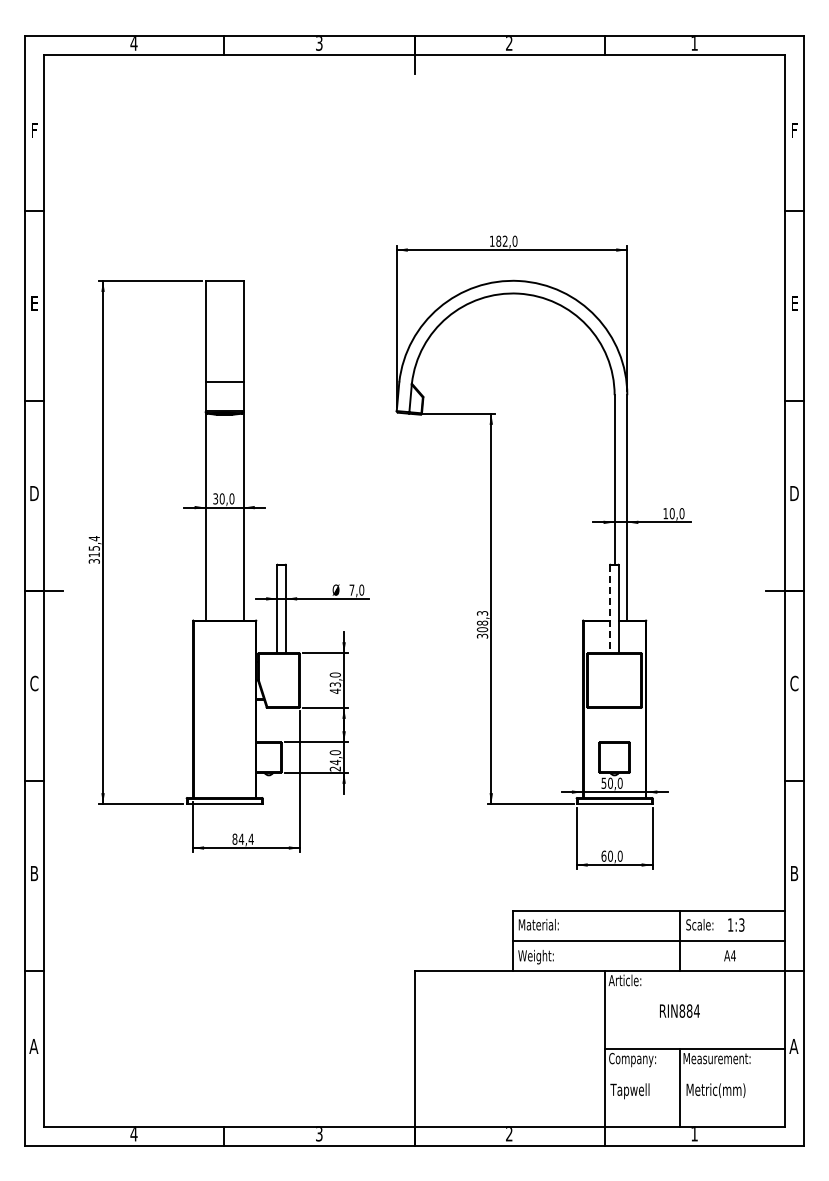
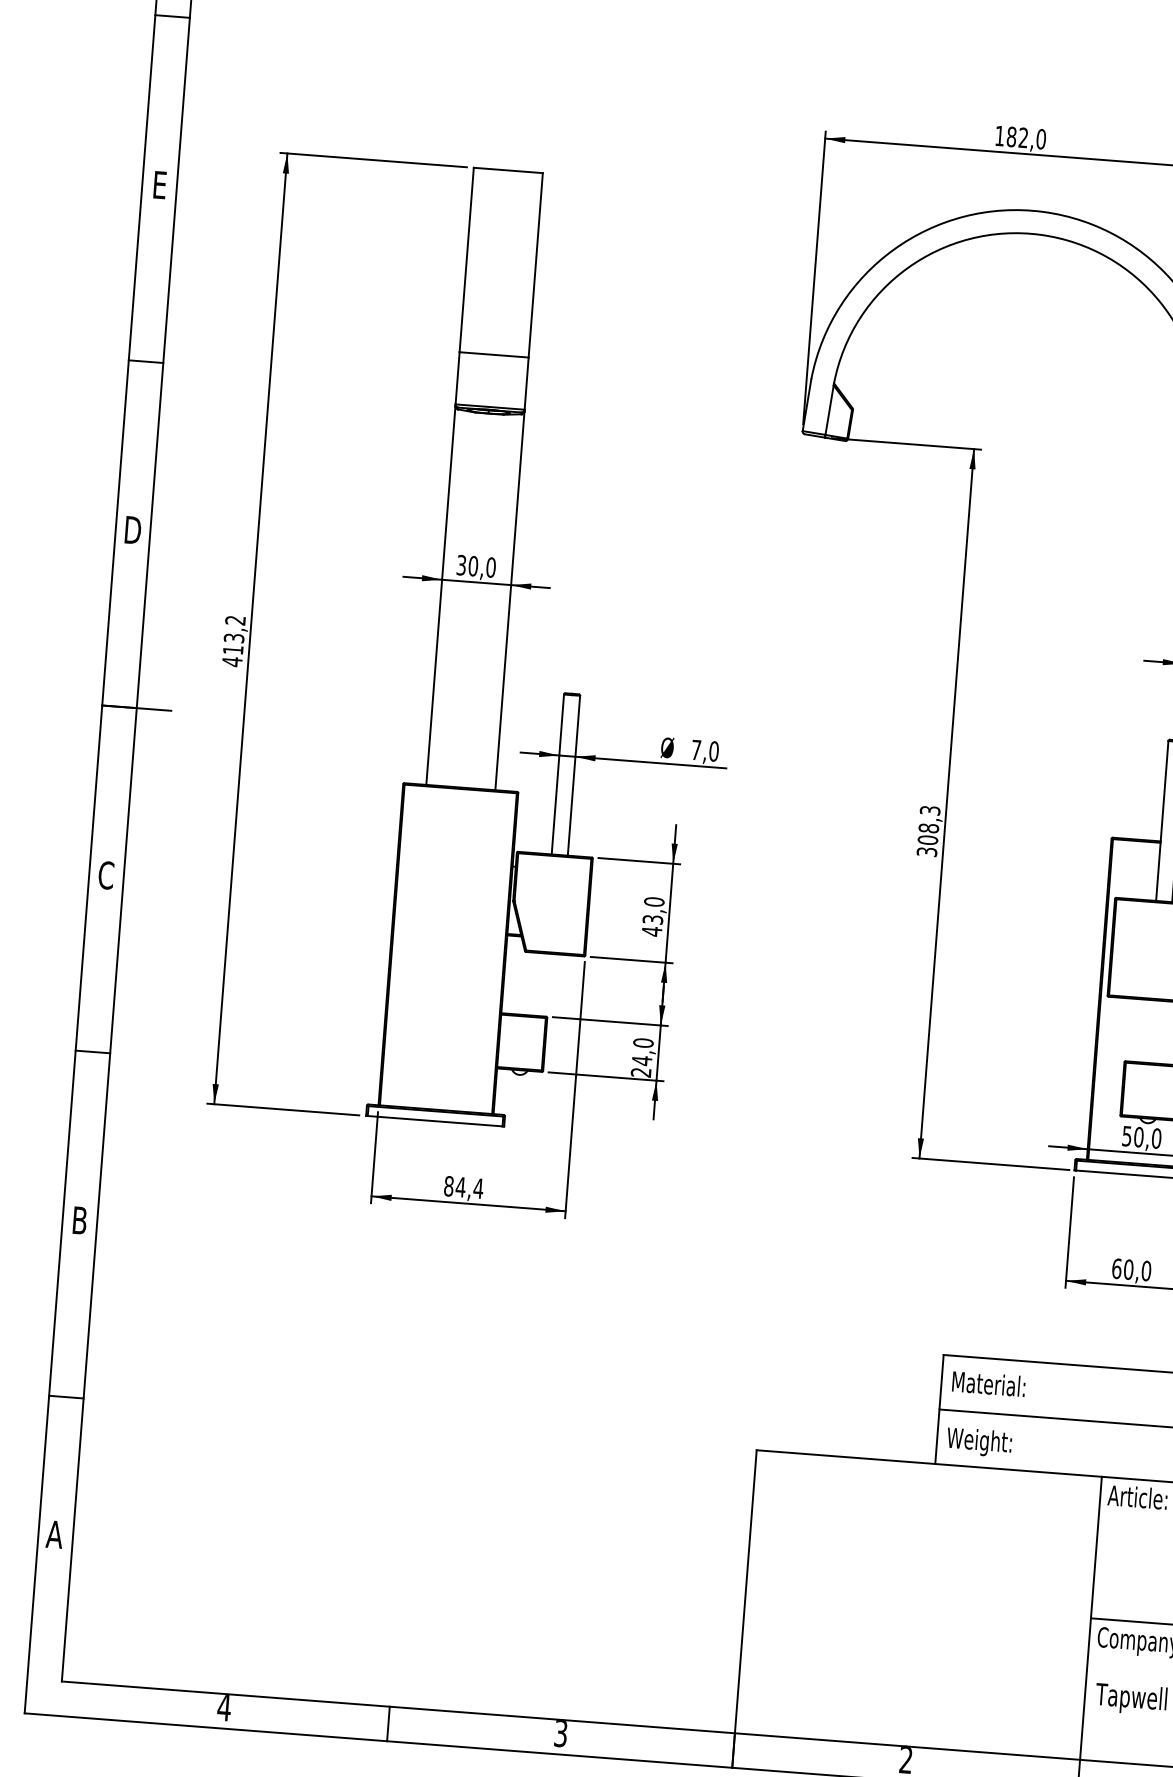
text: (93, 550) -> (232, 641), 315,4 -> 413,2
line: (609, 609) -> (1161, 821), dashed -> solid

